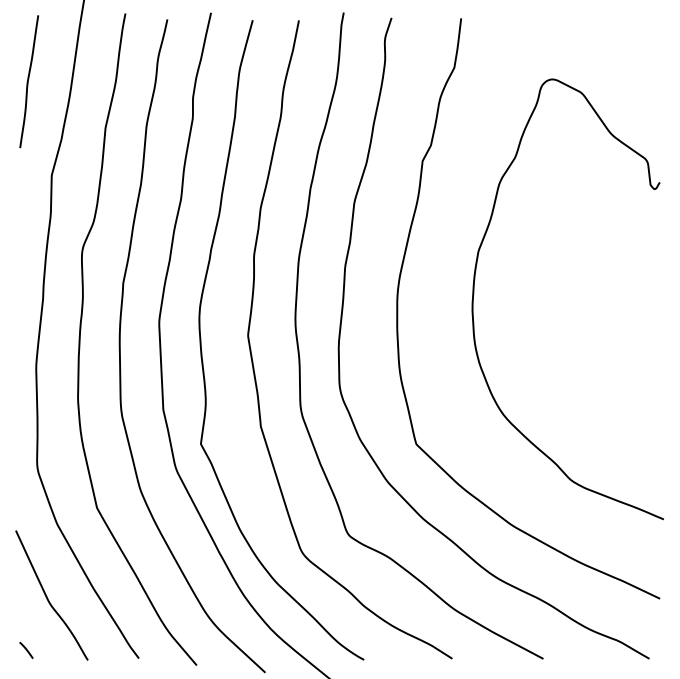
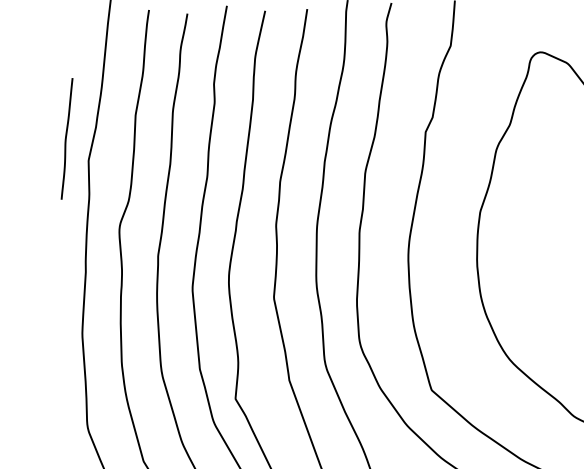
curve: (28, 81) -> (66, 138), moved

